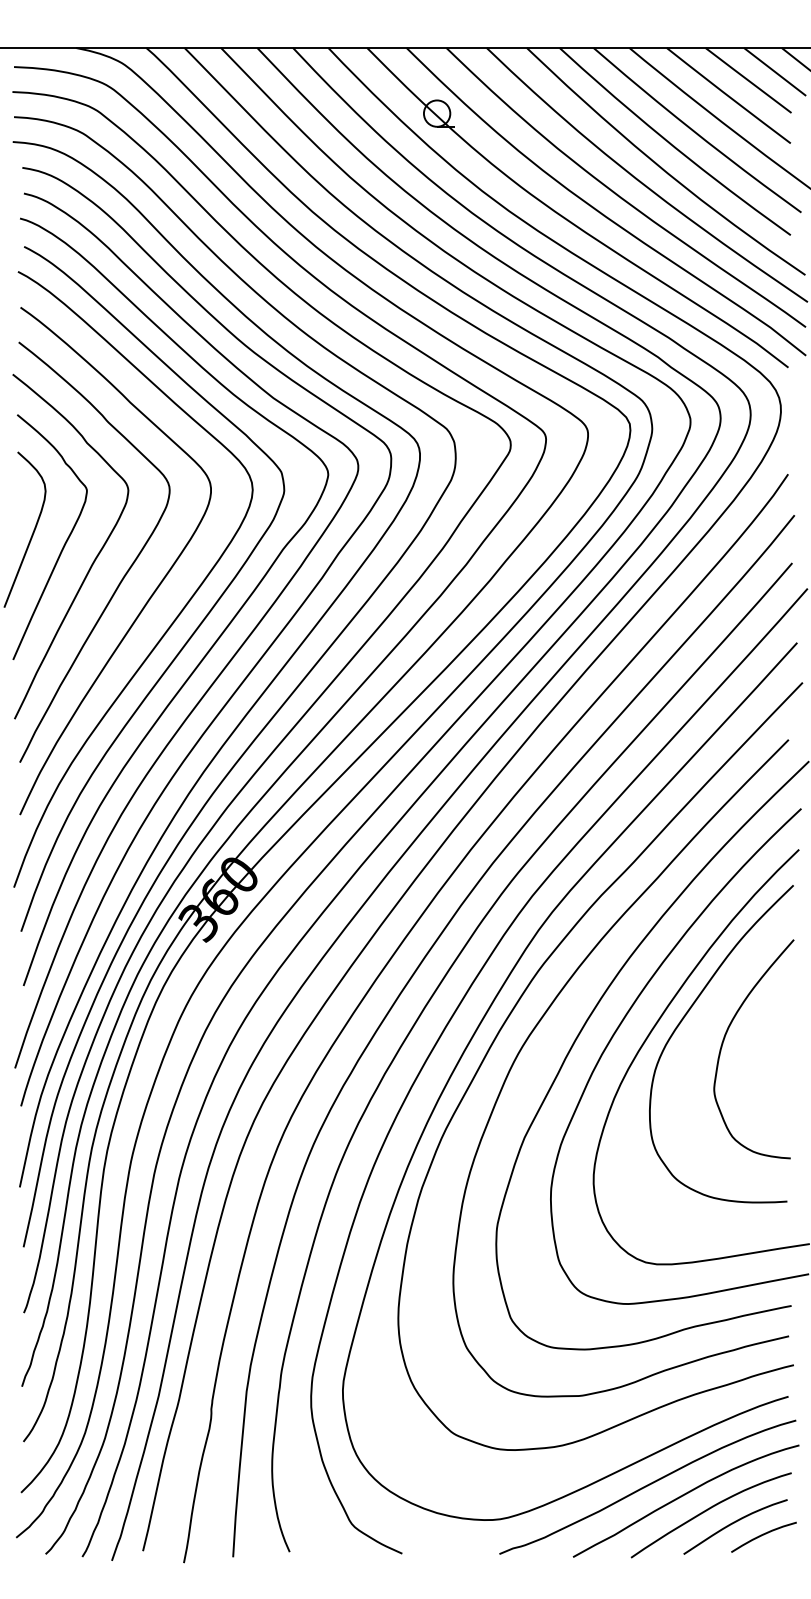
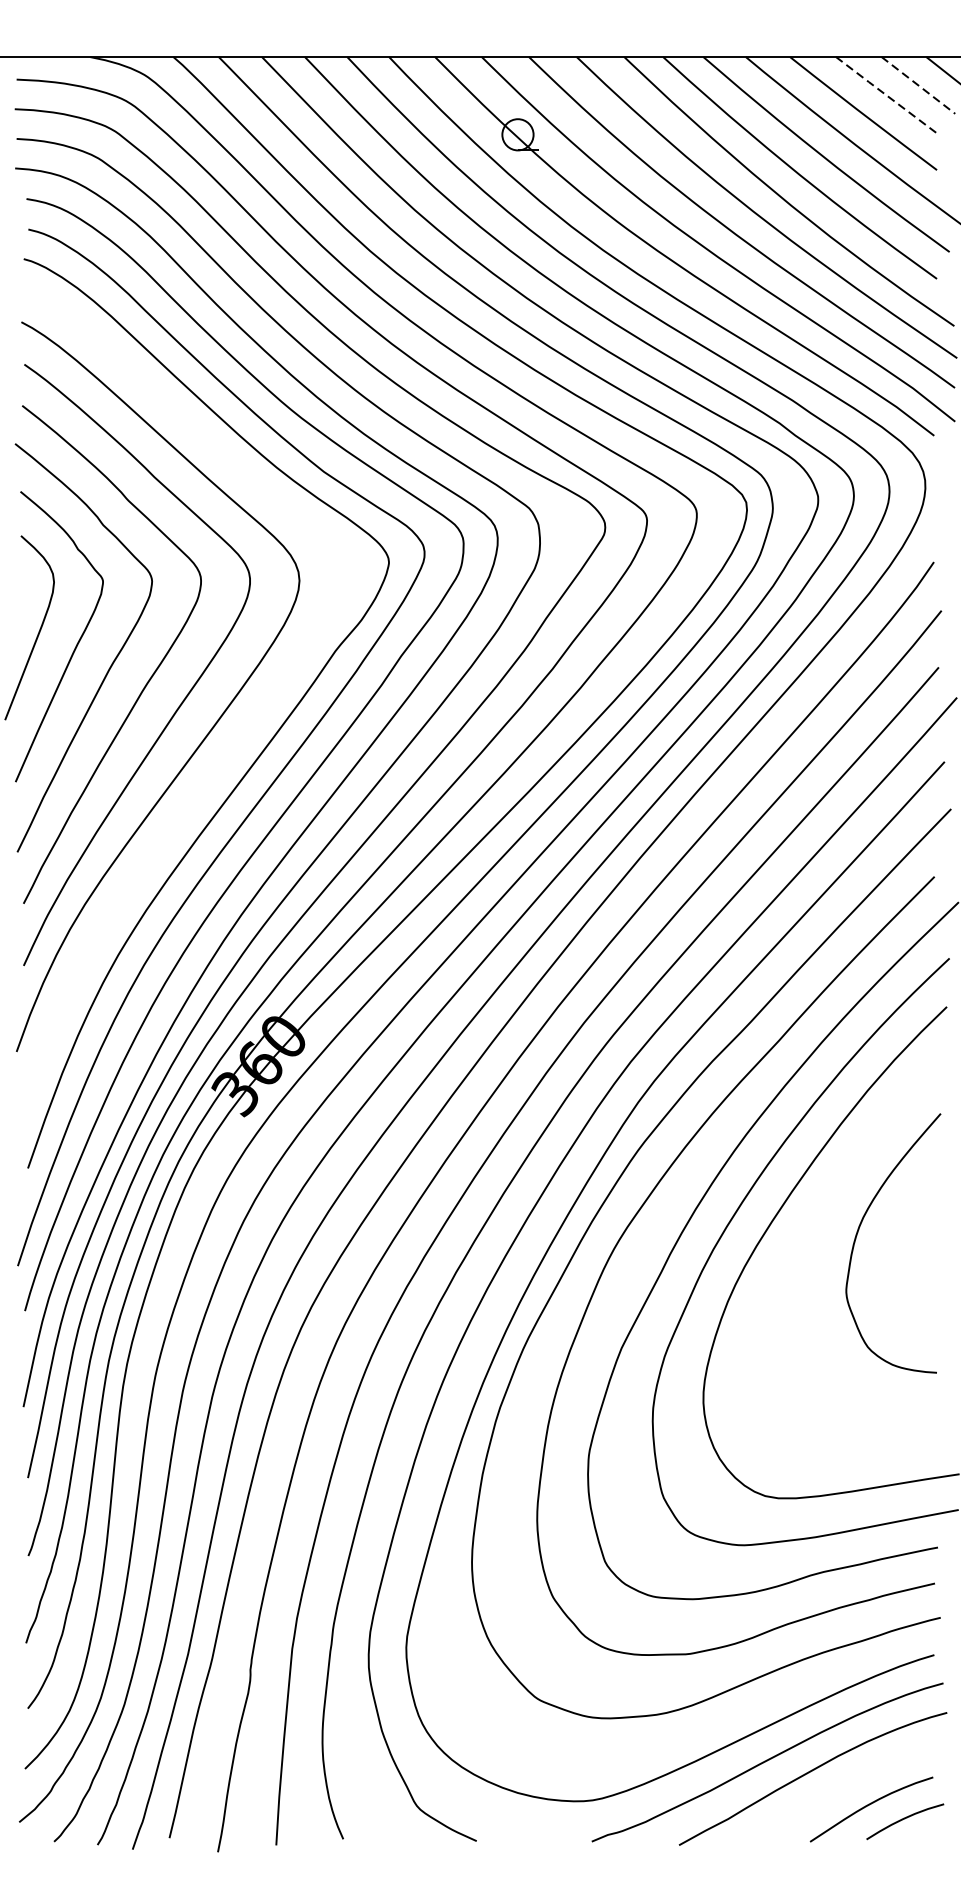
line: (775, 72) -> (918, 86), solid -> dashed
line: (748, 80) -> (886, 95), solid -> dashed
curve: (200, 622) -> (237, 737), removed
curve: (684, 1018) -> (811, 1206), removed
curve: (708, 1510) -> (839, 1789), removed

